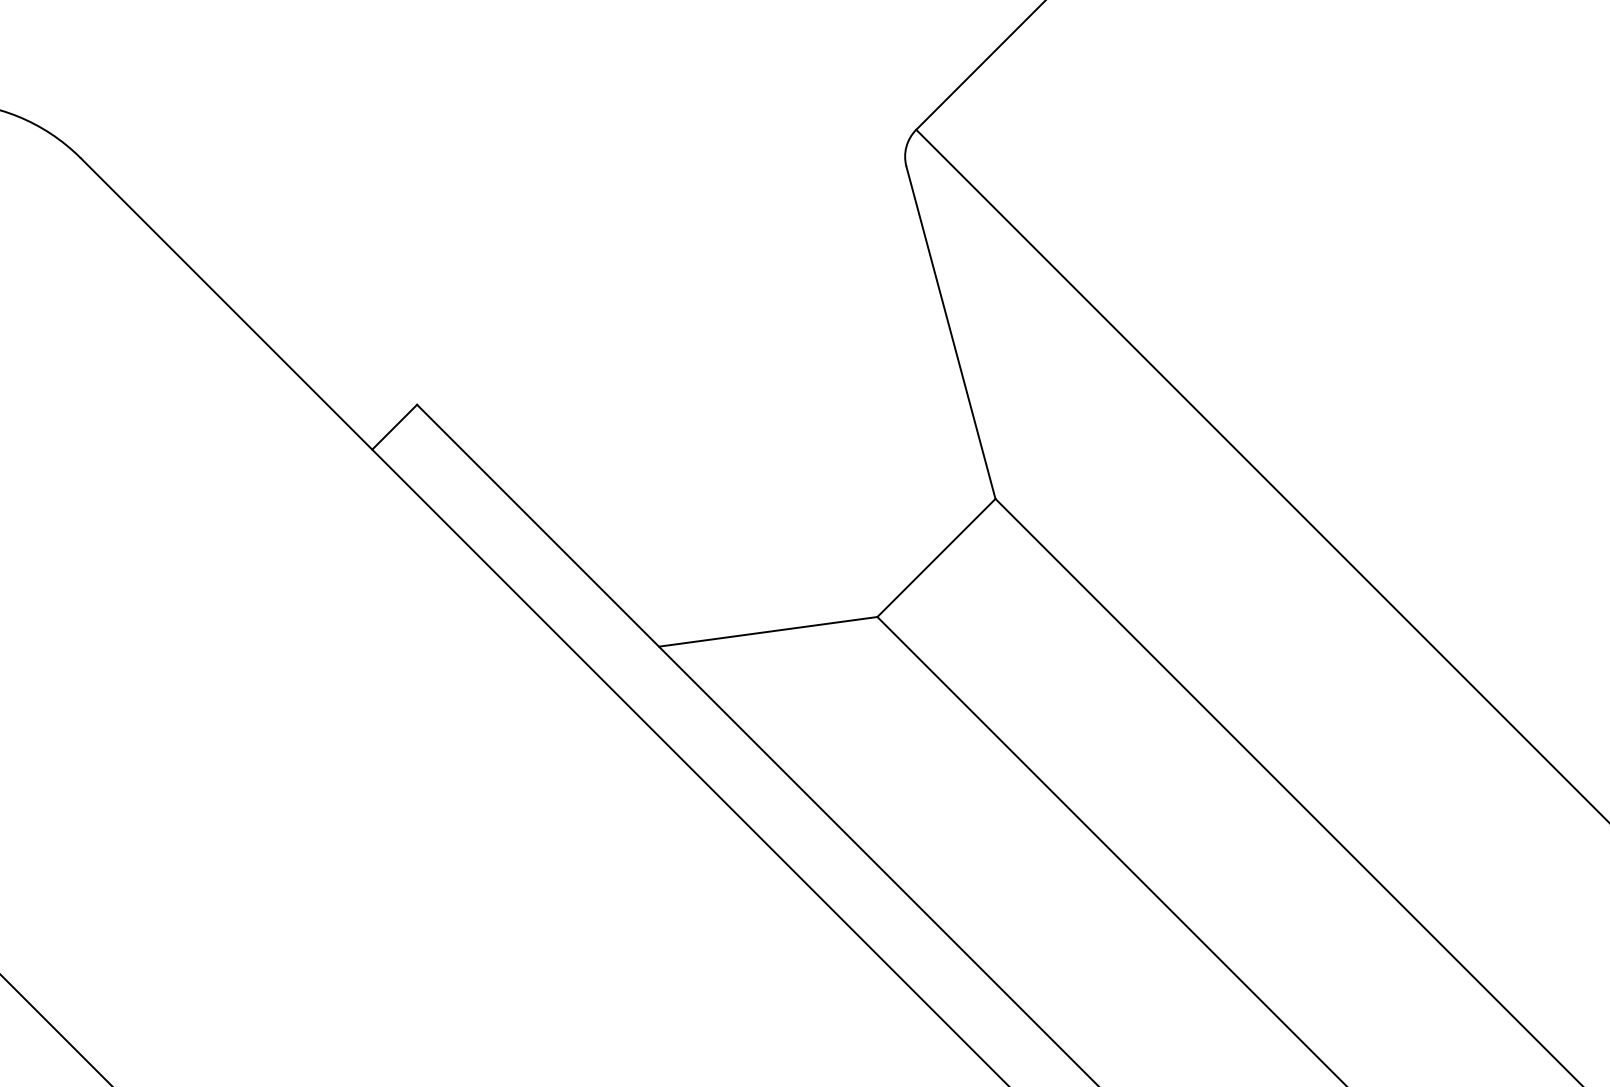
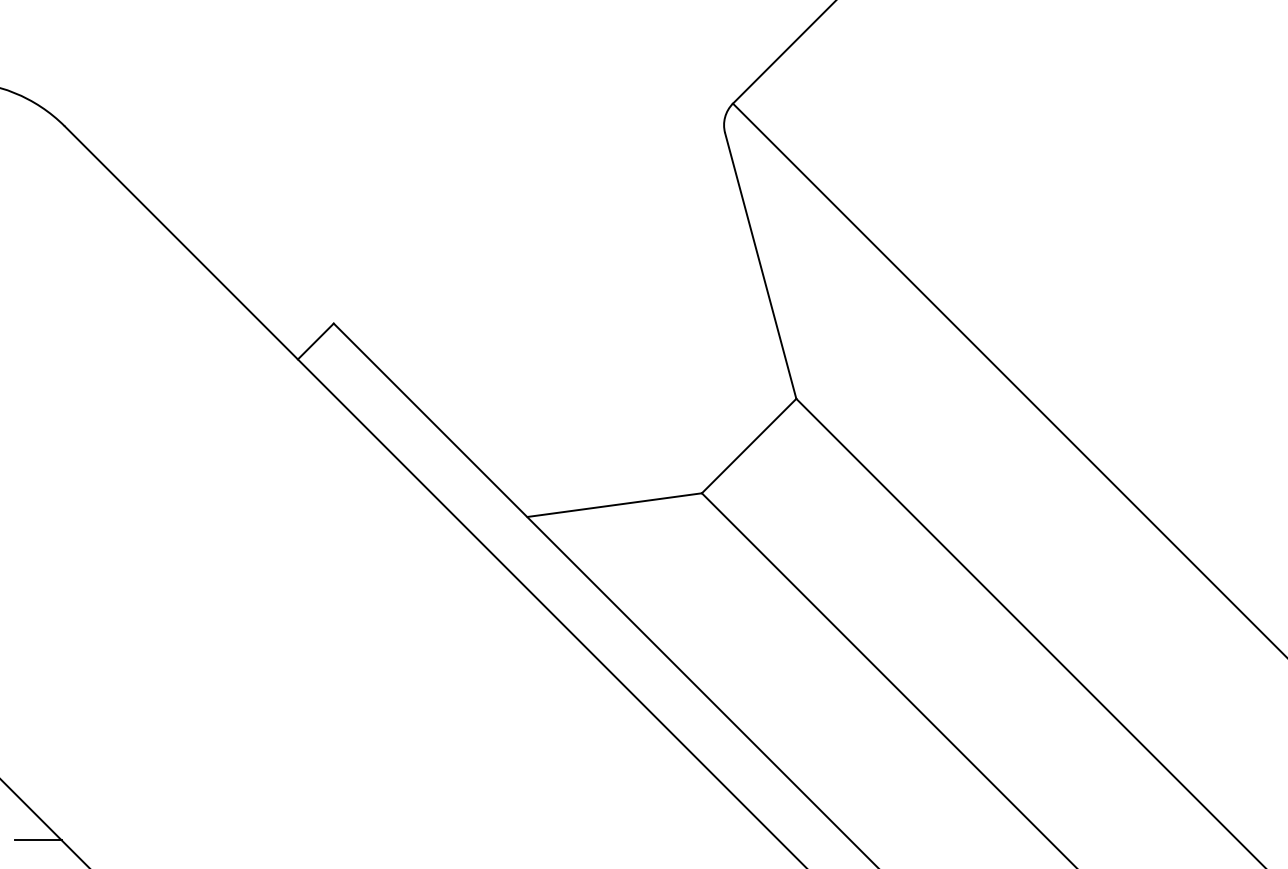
line: (47, 1051) -> (38, 840), added

